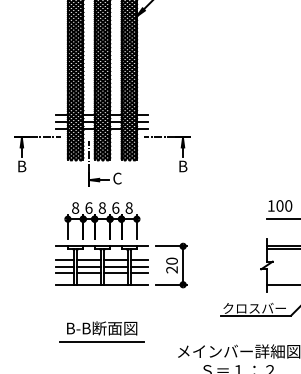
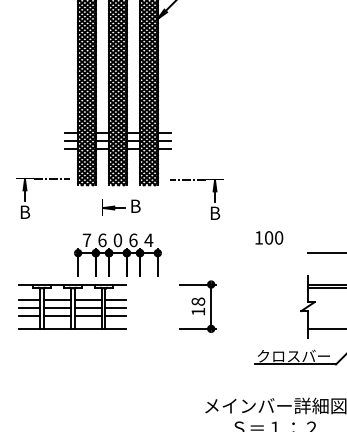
line: (89, 156) -> (102, 180), removed
part: (179, 160) -> (211, 206), moved
part: (24, 161) -> (28, 206), moved
text: (117, 178) -> (135, 206), C -> B
text: (280, 205) -> (269, 237), moved
text: (75, 208) -> (86, 240), 8 -> 7
text: (102, 208) -> (117, 240), 8 -> 0
text: (128, 208) -> (148, 240), 8 -> 4
part: (102, 265) -> (72, 306), moved
text: (171, 265) -> (197, 306), 20 -> 18
part: (102, 332) -> (117, 383), removed

